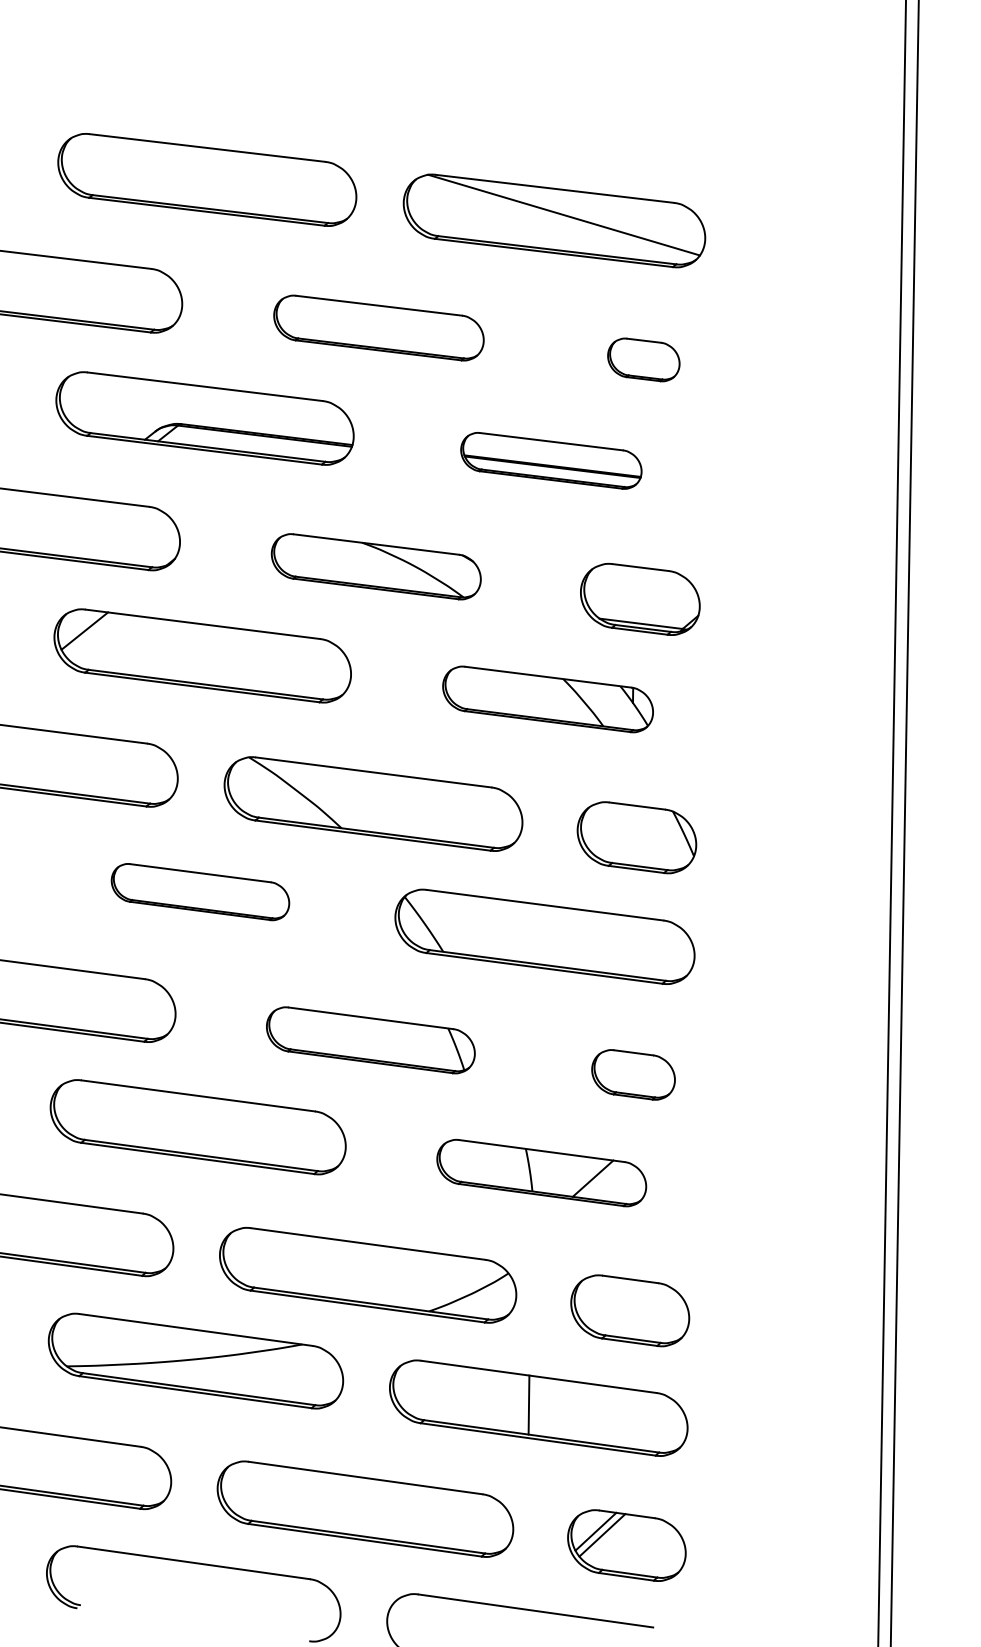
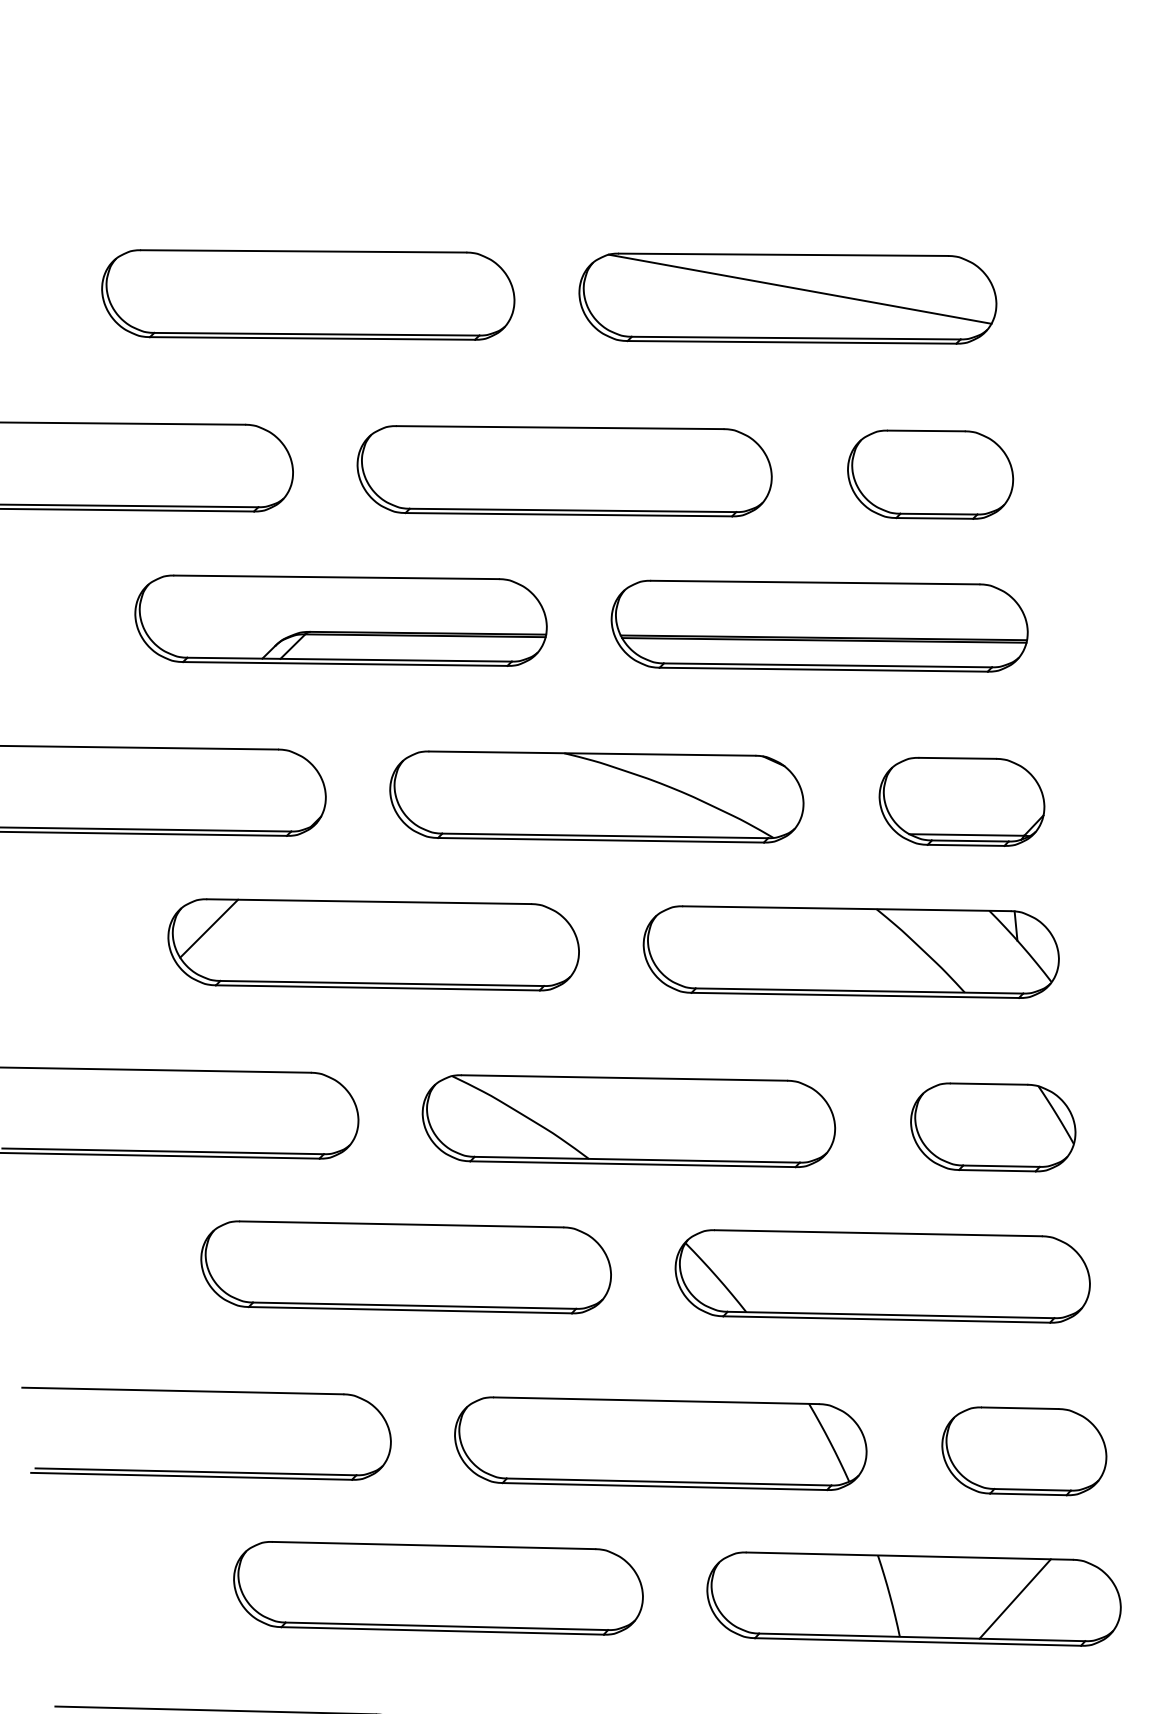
part: (378, 327) -> (563, 470), size x1.43
part: (643, 359) -> (930, 474), size x1.67
part: (551, 460) -> (819, 625), size x1.67
part: (376, 566) -> (597, 796), size x1.43
part: (547, 699) -> (850, 952), size x1.43
part: (200, 891) -> (406, 1266), size x1.67
part: (370, 1040) -> (660, 1444), size x1.43
part: (633, 1074) -> (1024, 1450), size x1.43
part: (541, 1172) -> (913, 1598), size x1.43

